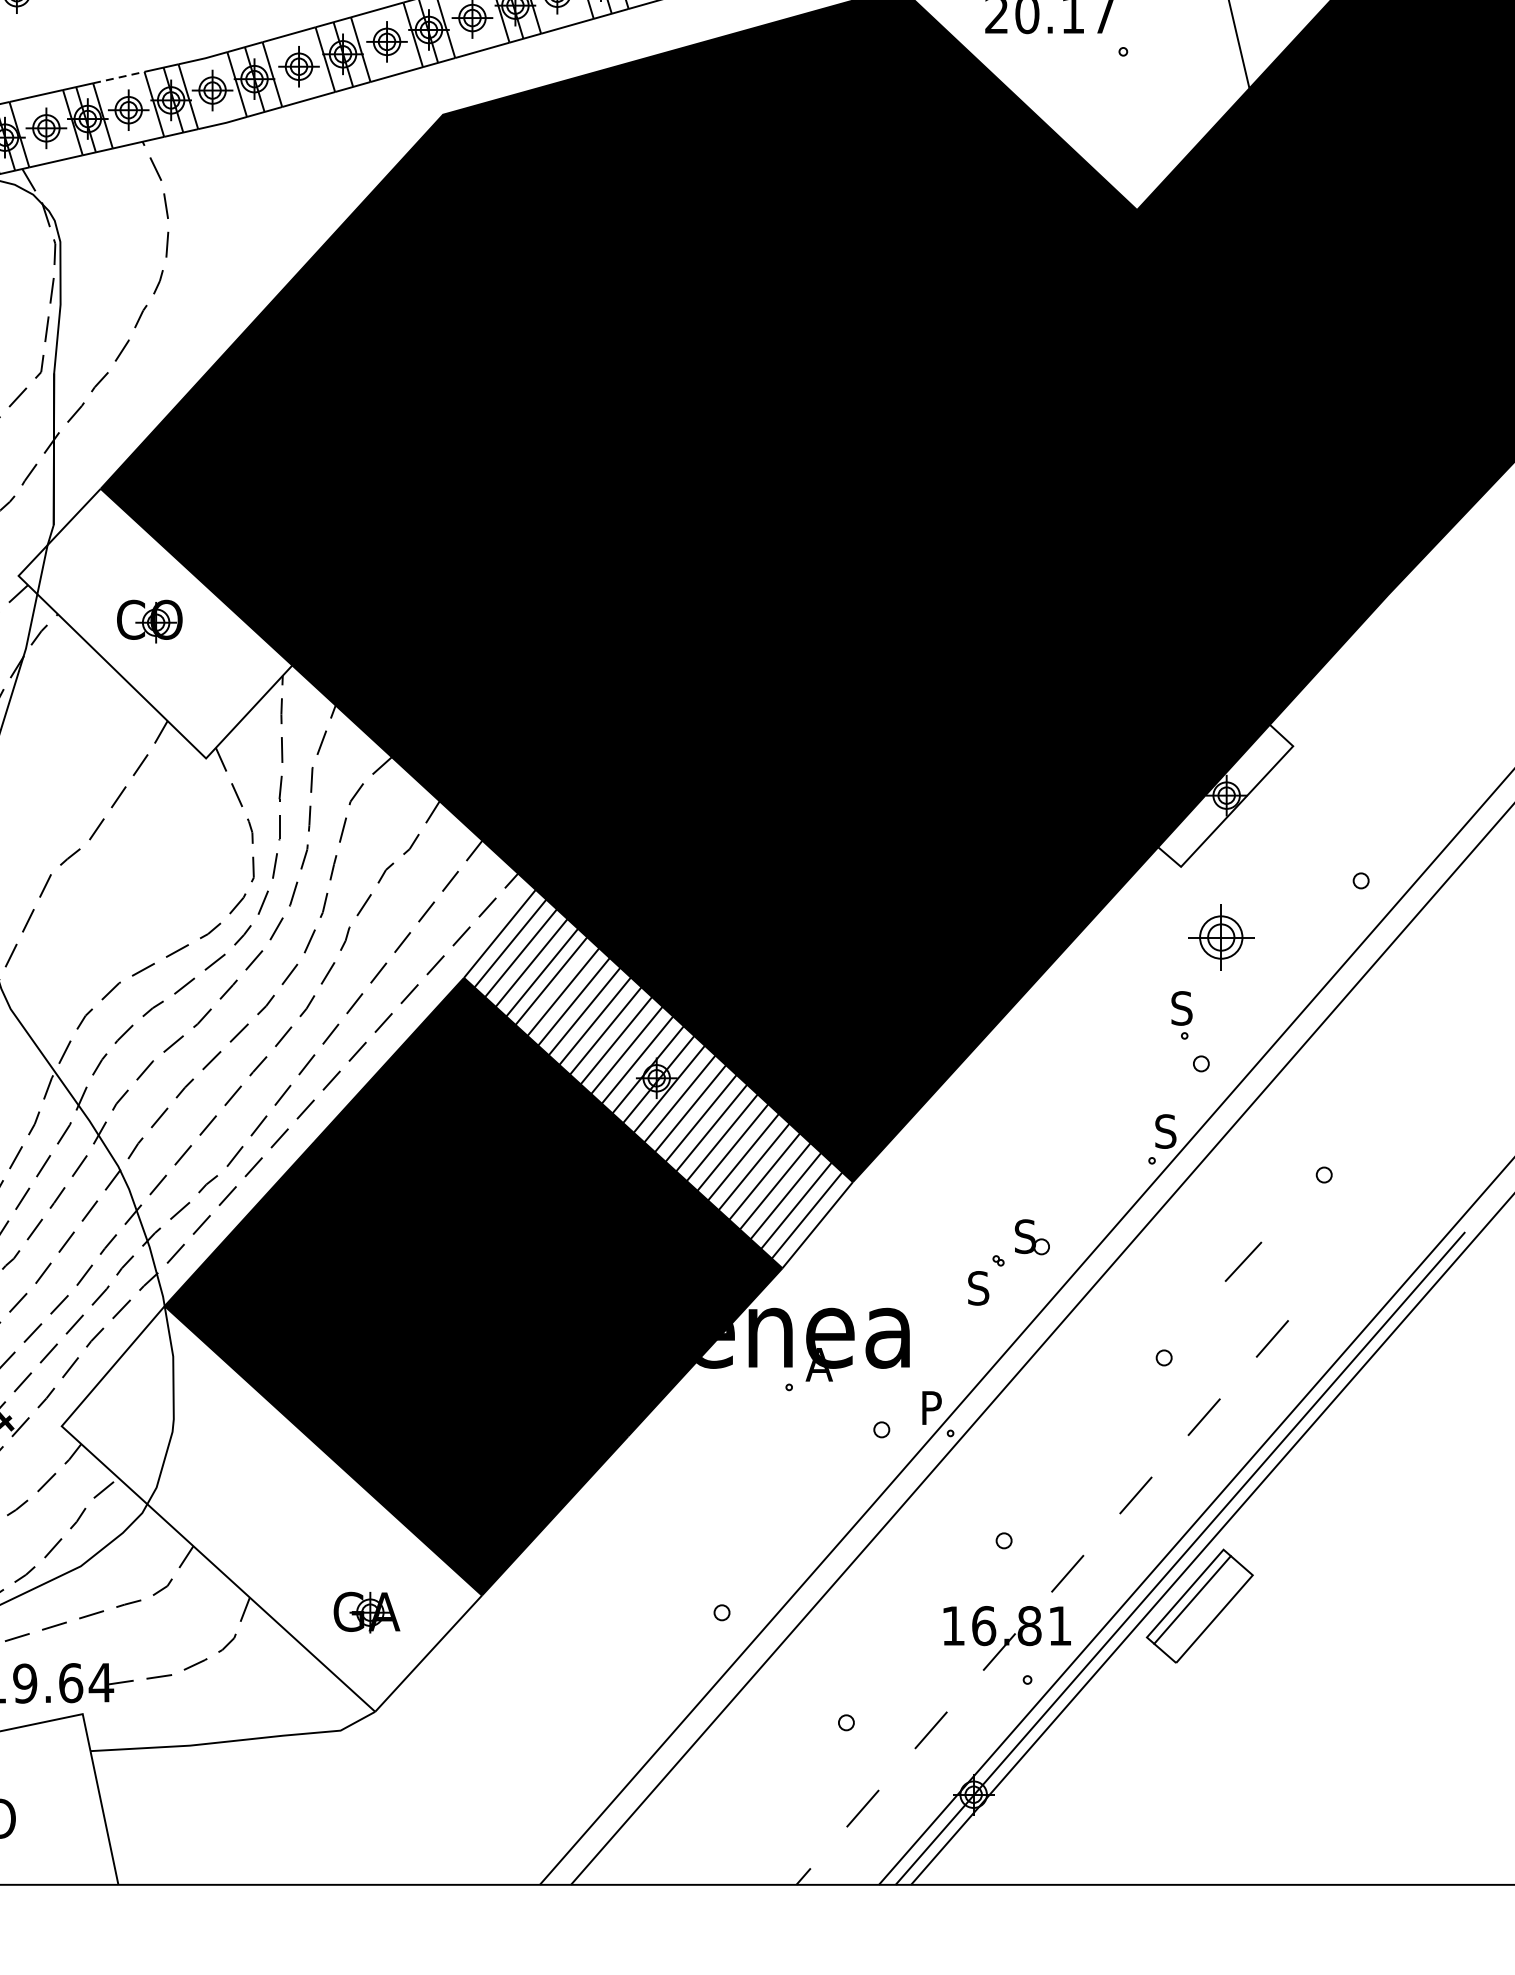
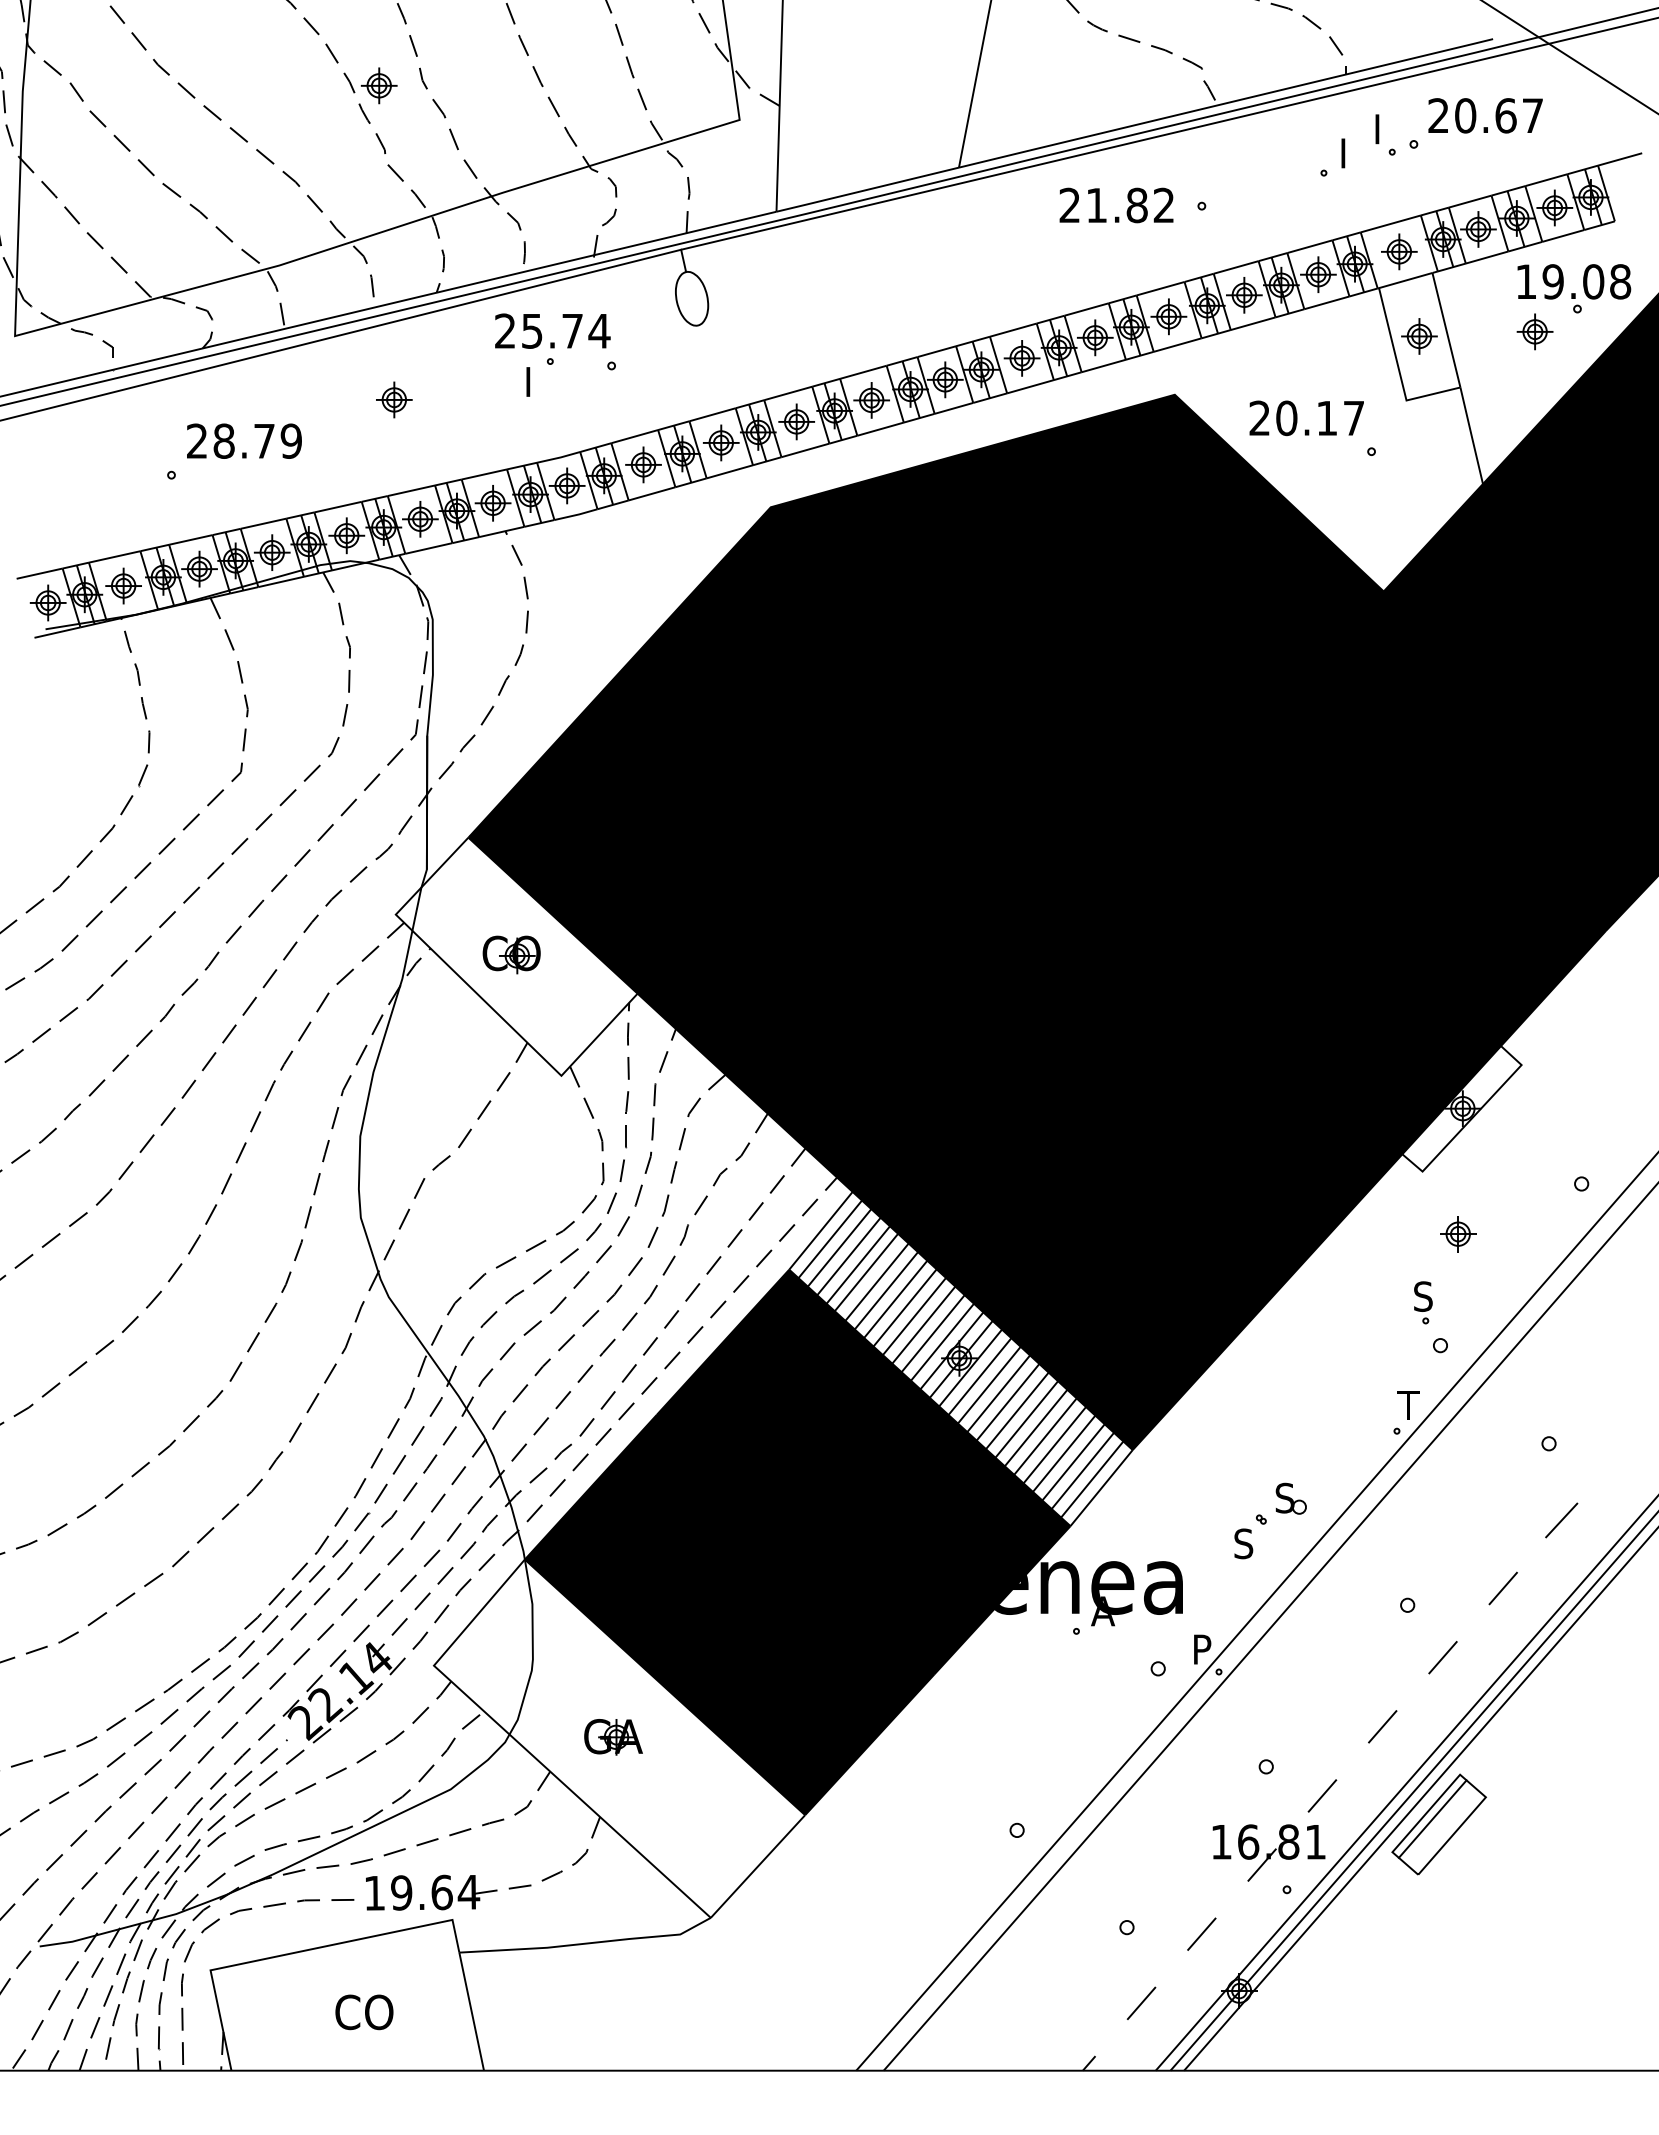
line: (118, 77) -> (484, 474), dashed -> solid
part: (1221, 938) -> (1458, 1234), size x0.62
text: (1165, 1131) -> (1408, 1405), S -> T
line: (1243, 1261) -> (1561, 1520), moved
part: (366, 1612) -> (613, 1737), moved

